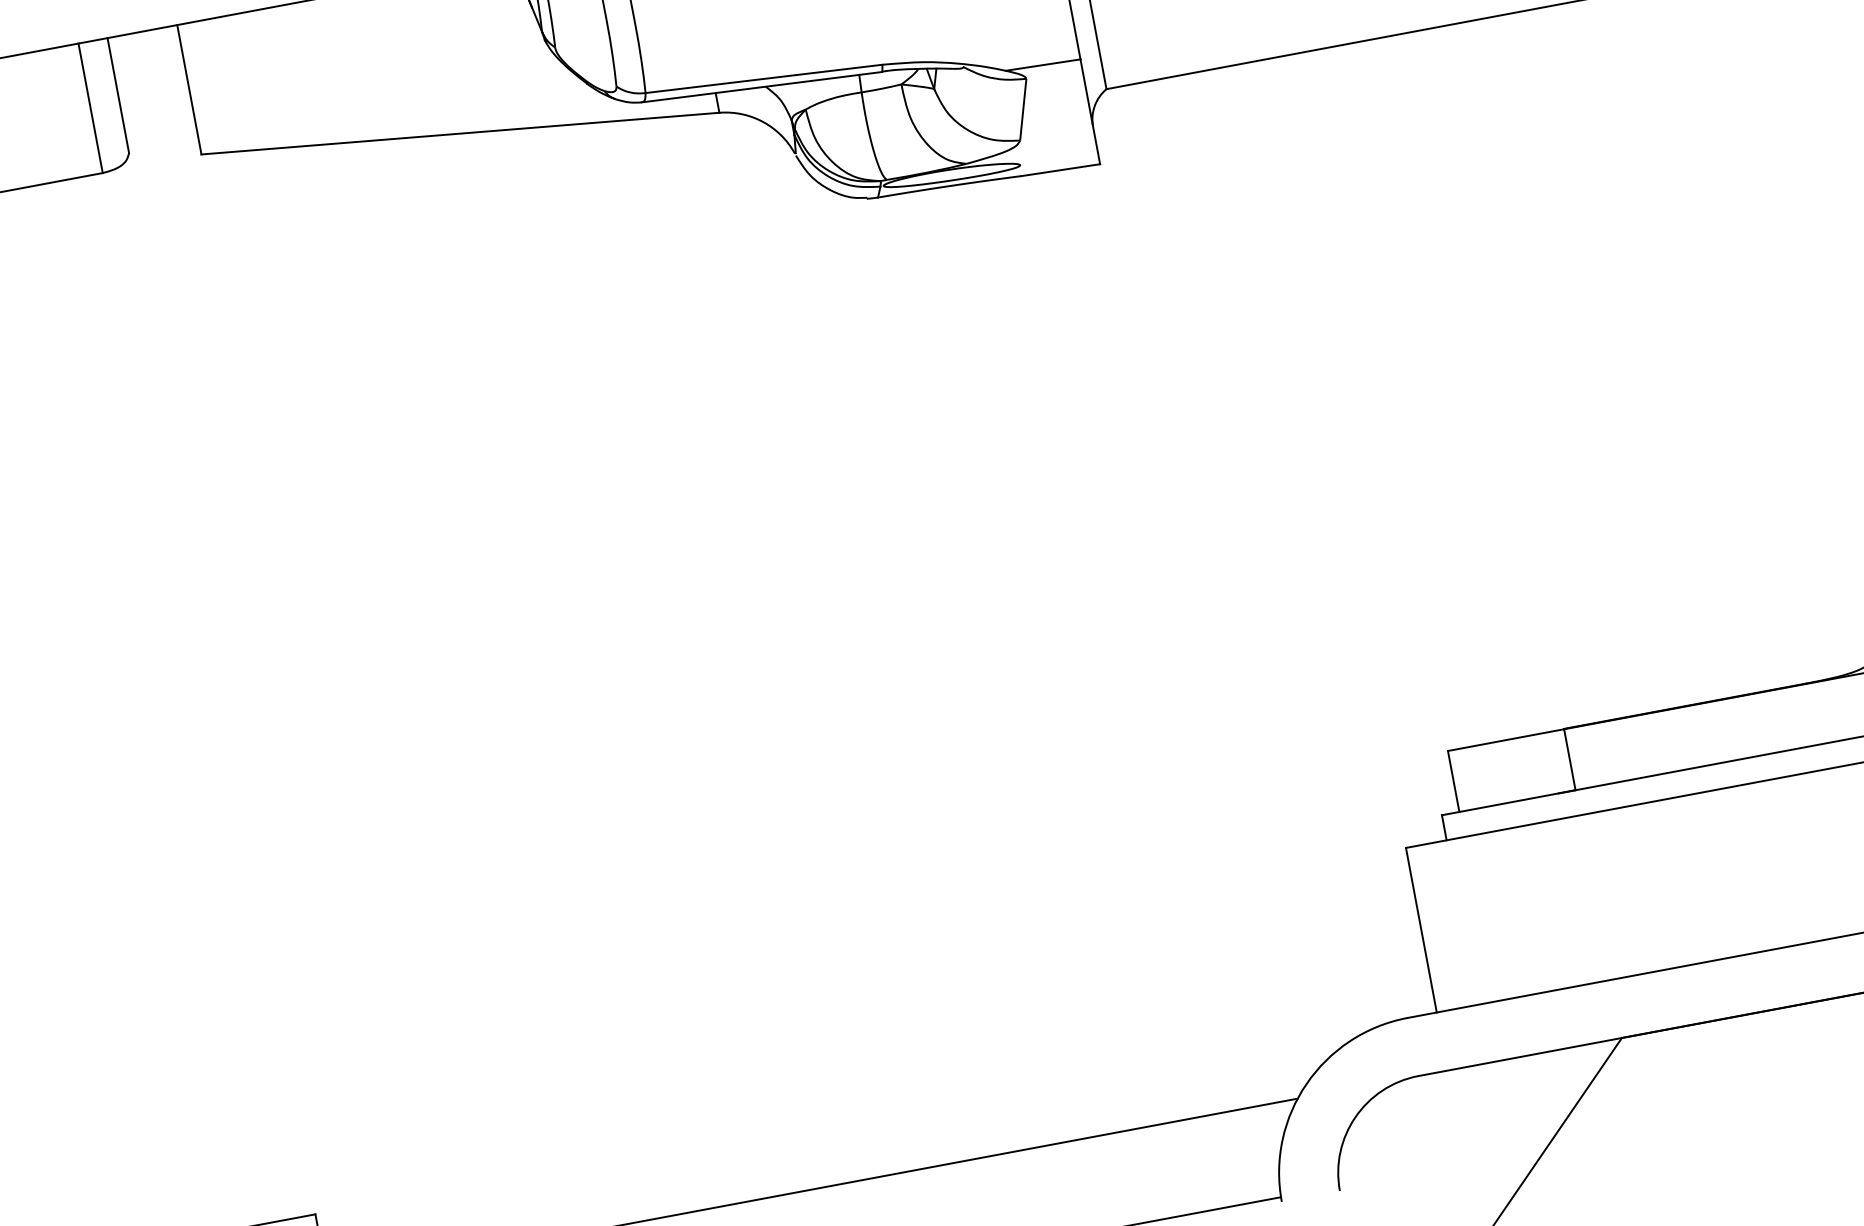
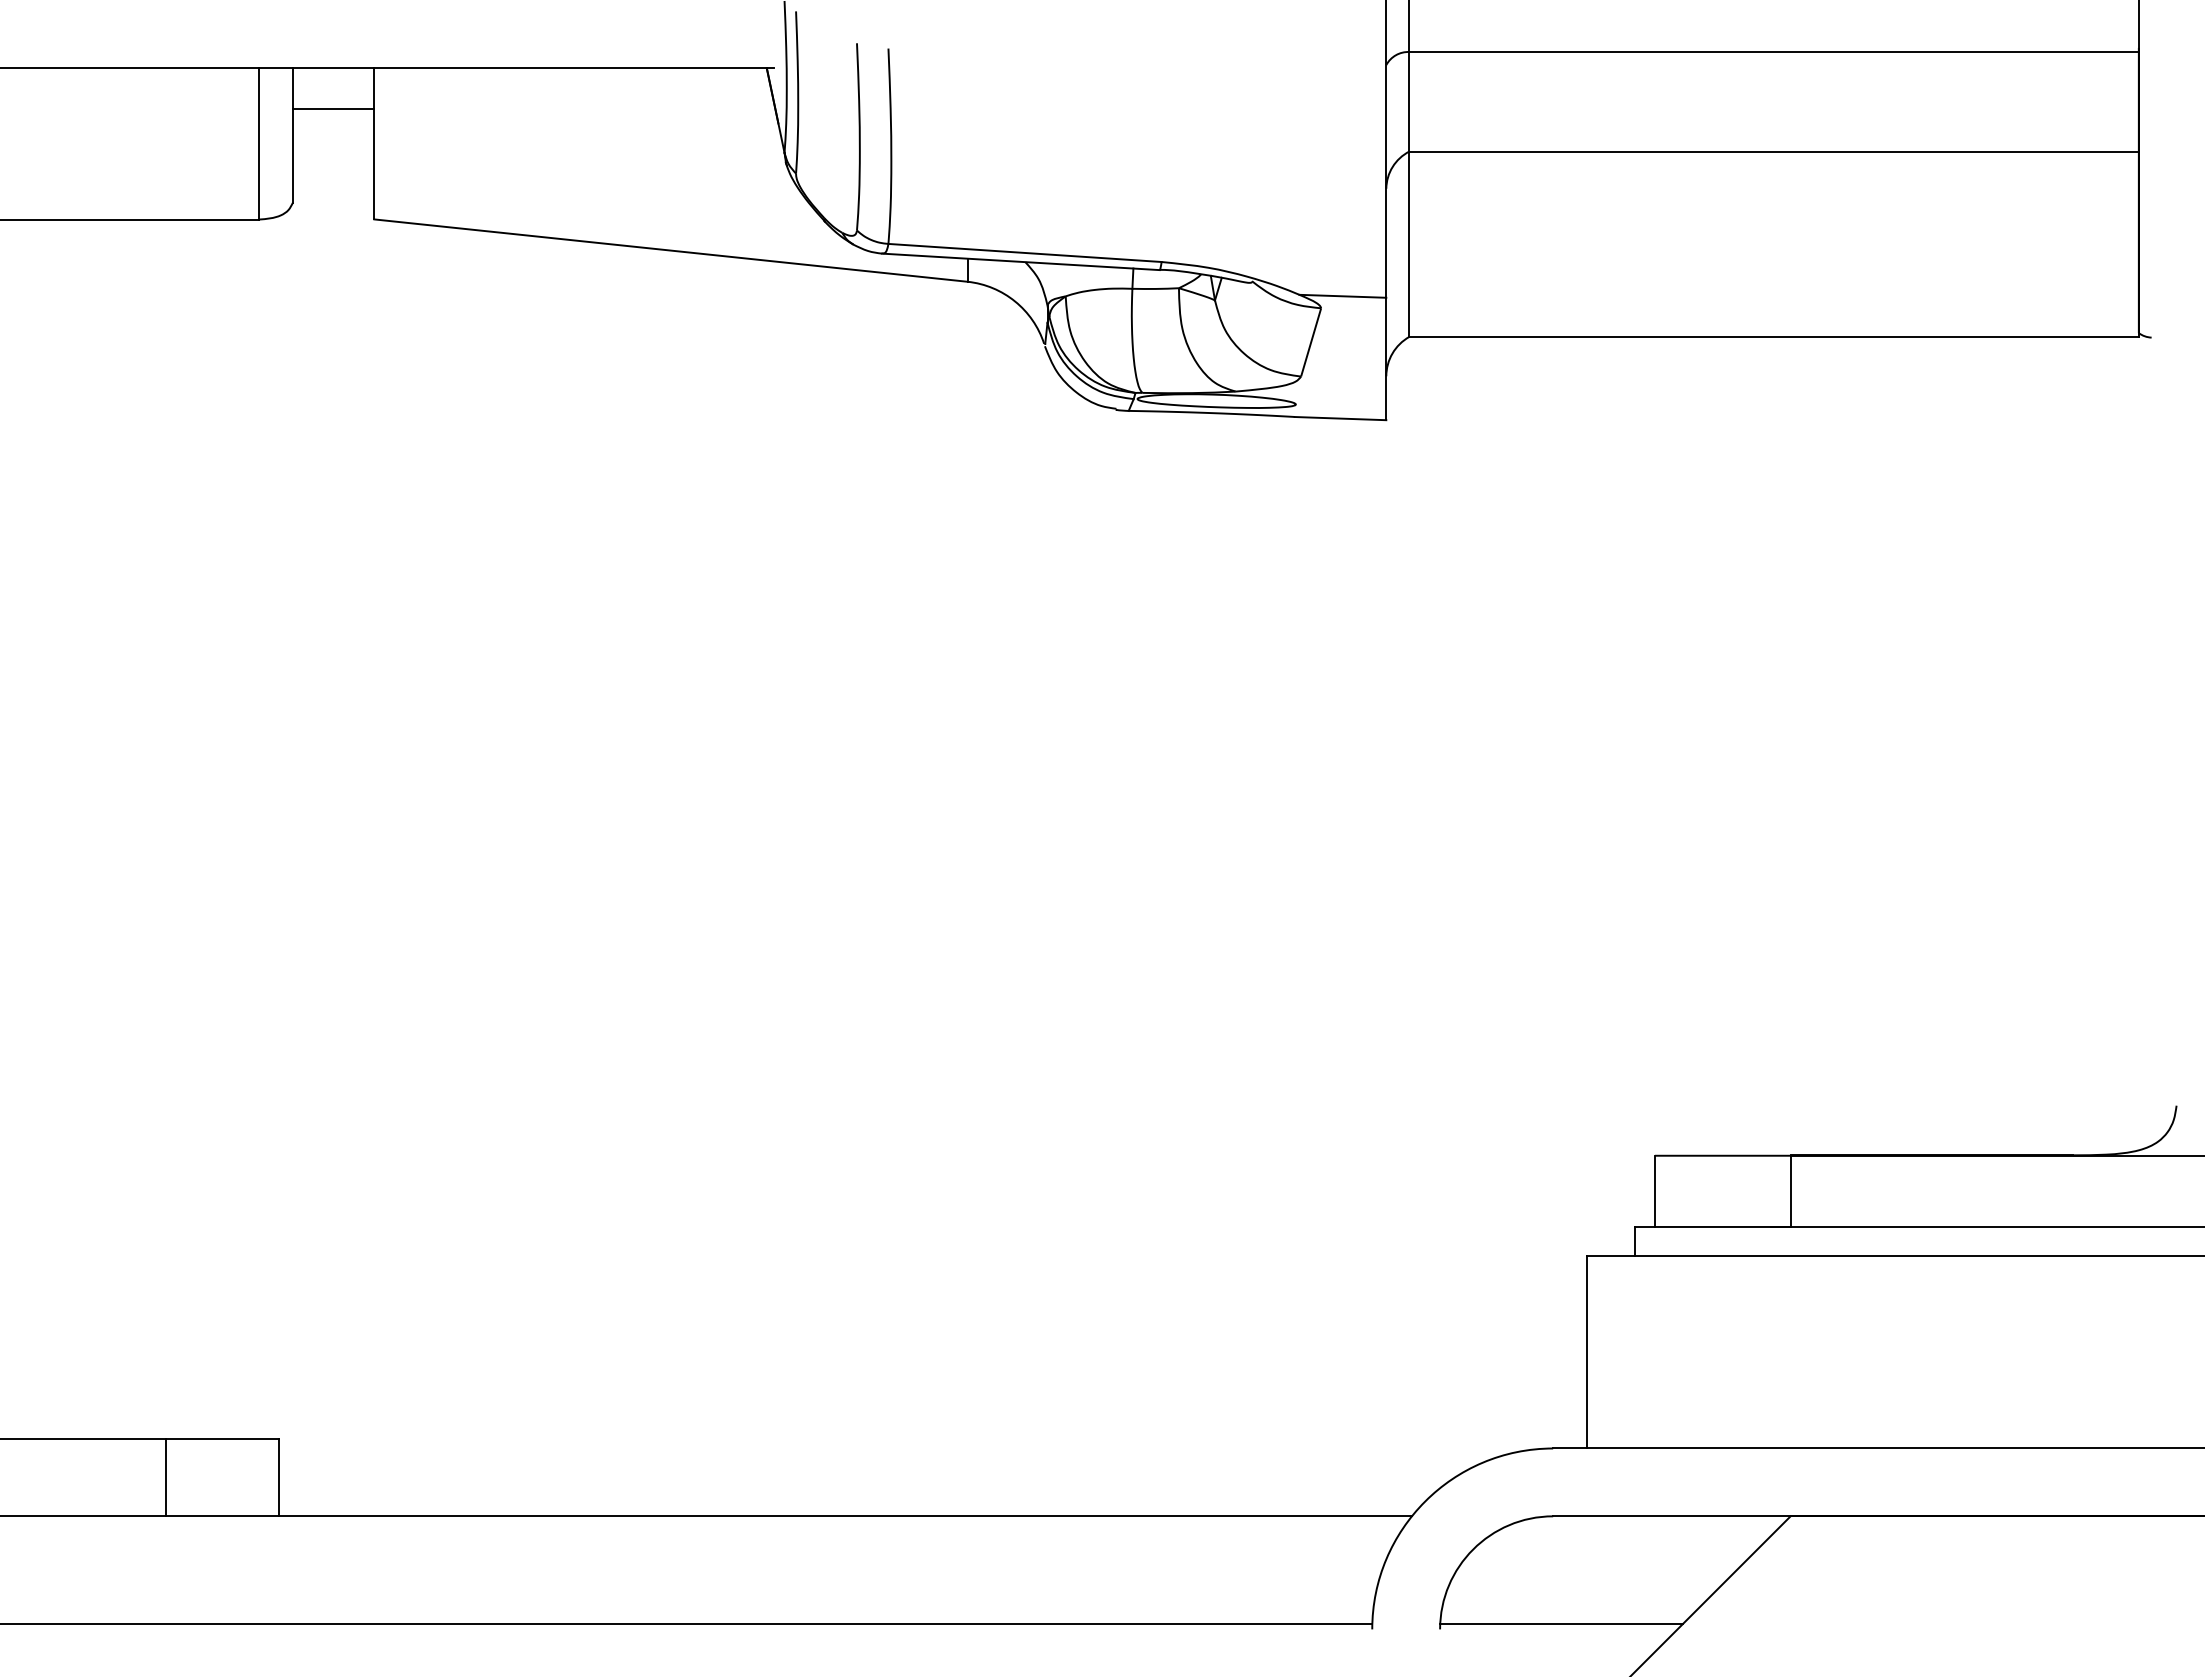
line: (148, 66) -> (333, 108), added
line: (1443, 1167) -> (1561, 1624), added

